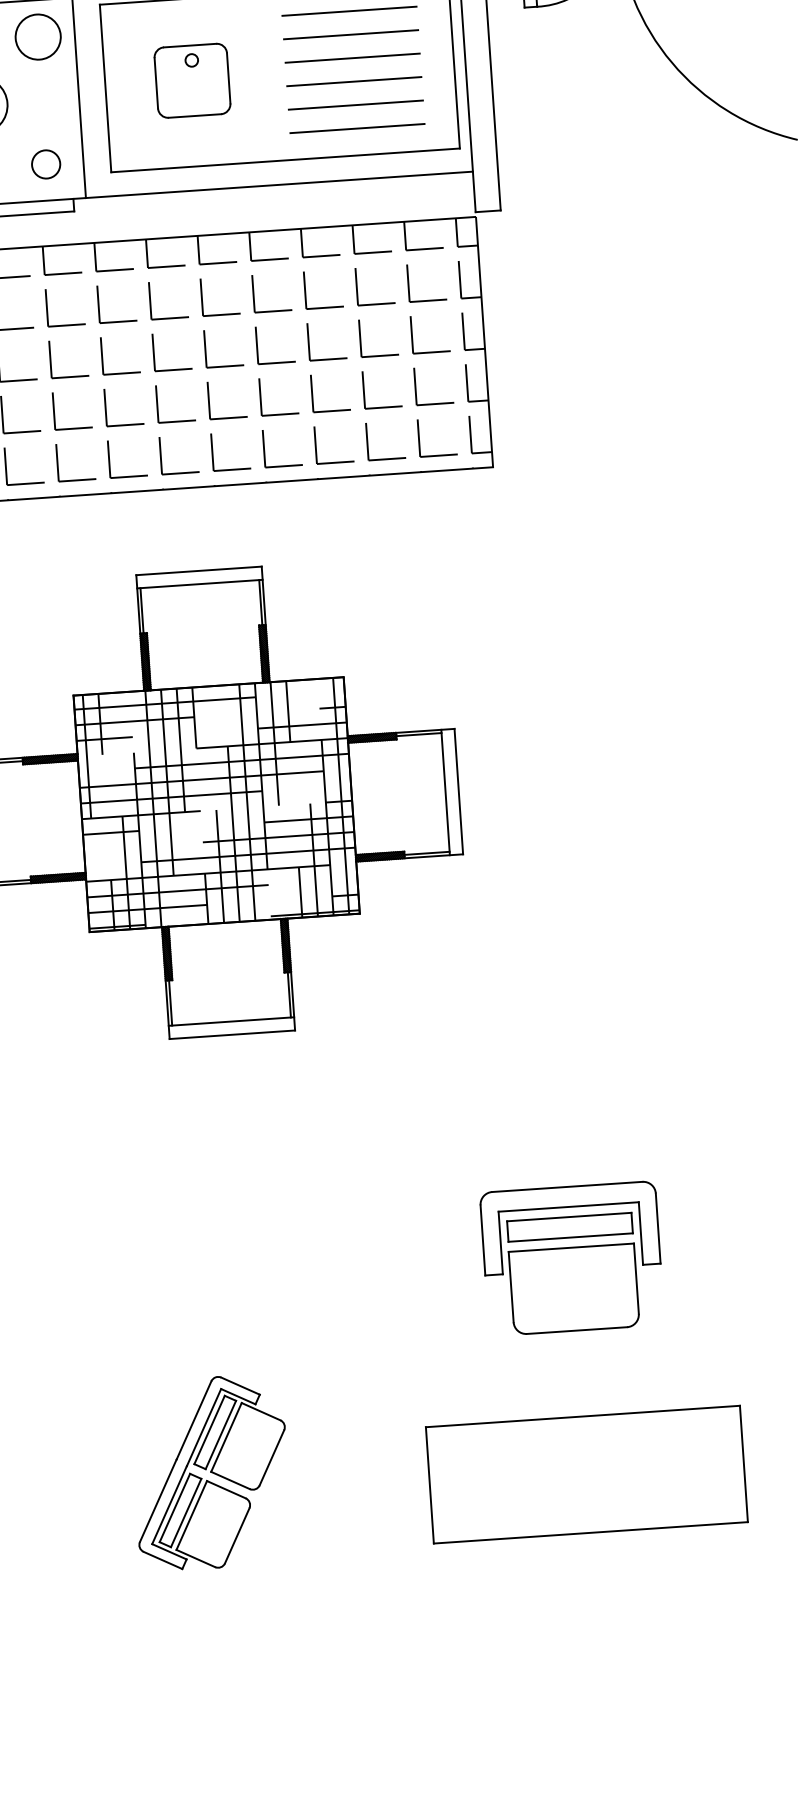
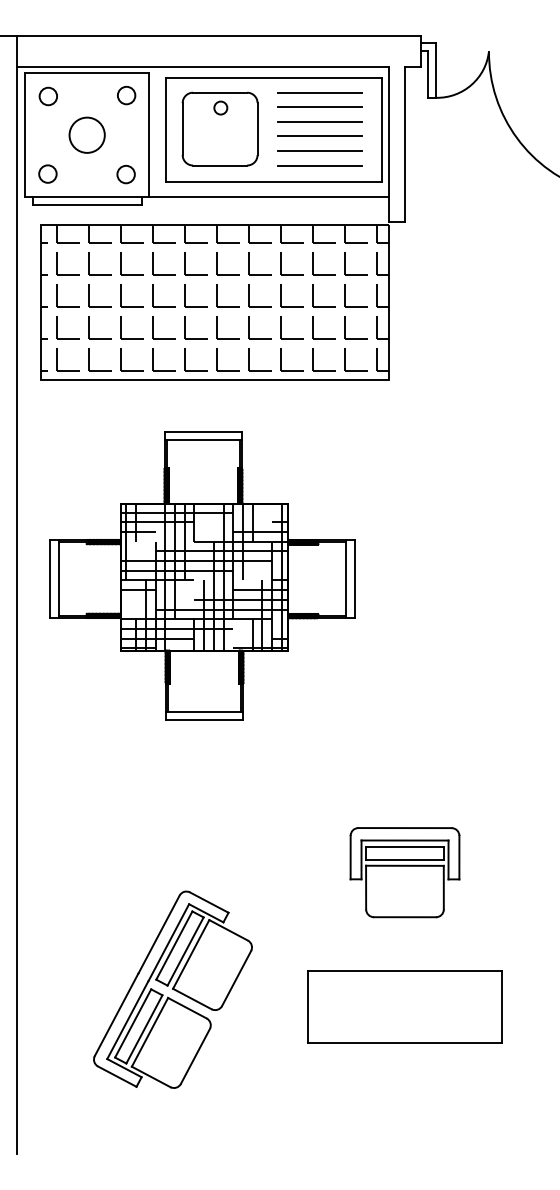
circle: (38, 37) -> (126, 95), size x0.62
part: (191, 79) -> (219, 128), size x1.67
part: (210, 1472) -> (172, 989), size x1.67

